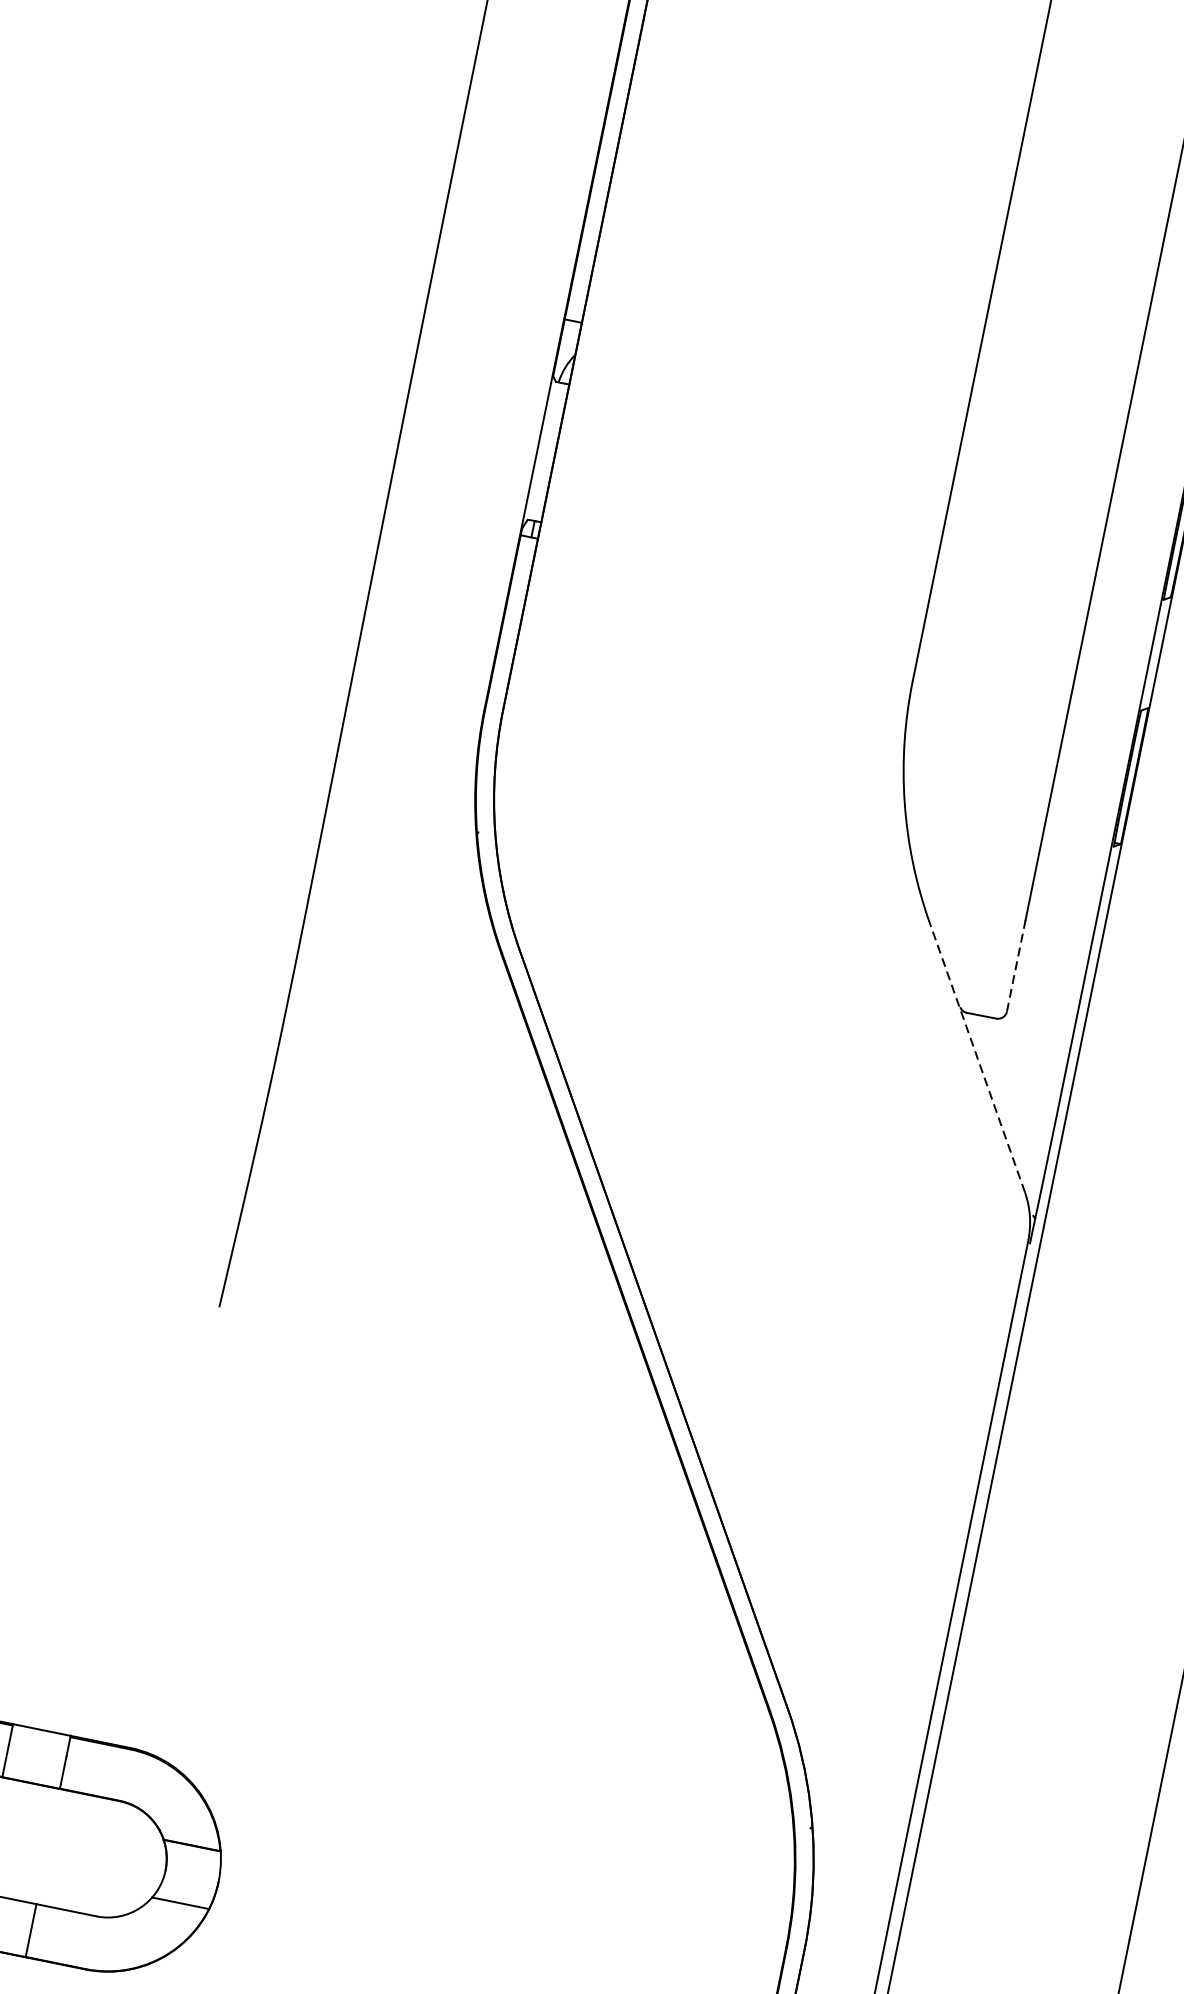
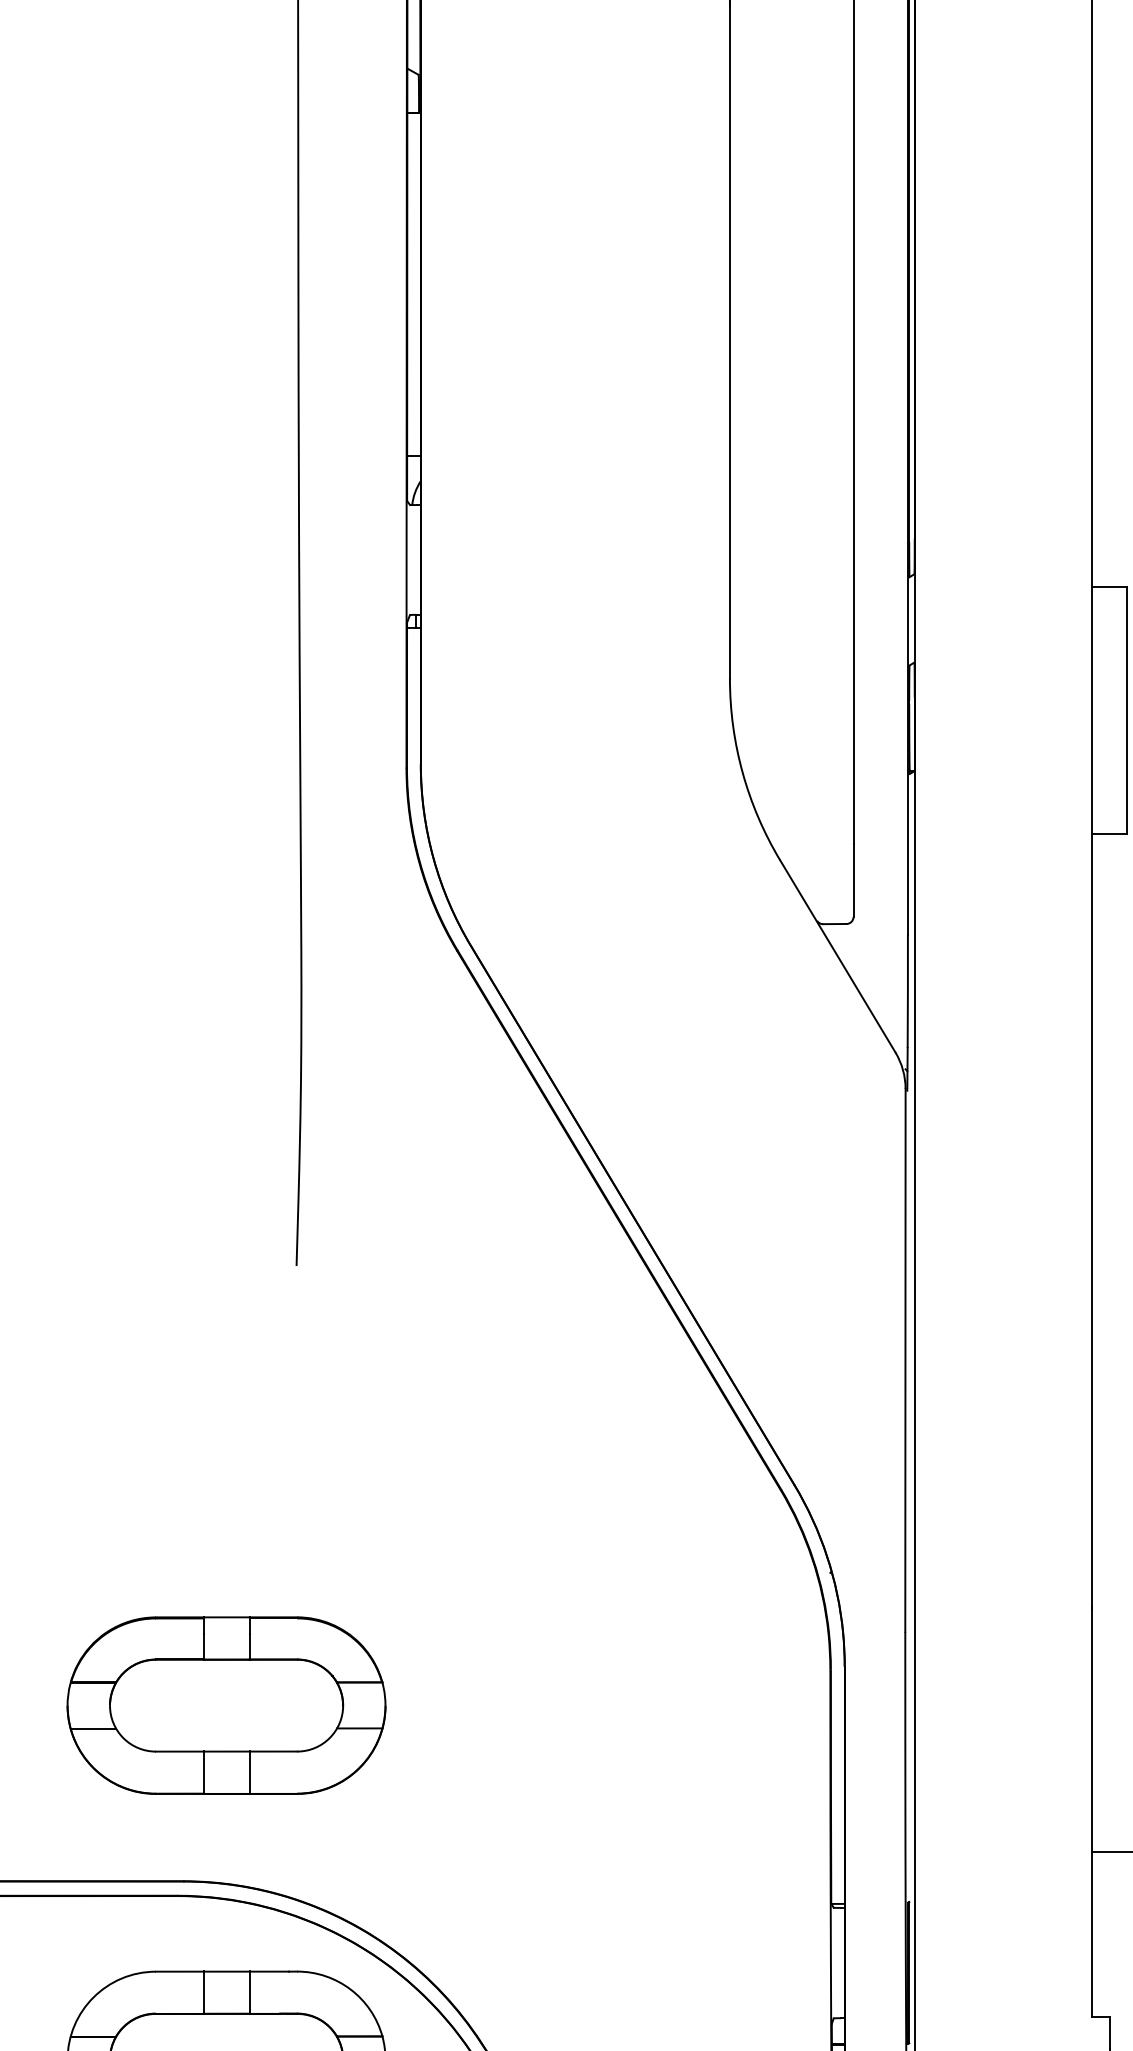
line: (1016, 965) -> (853, 880), dashed -> solid
line: (976, 1057) -> (837, 956), dashed -> solid

